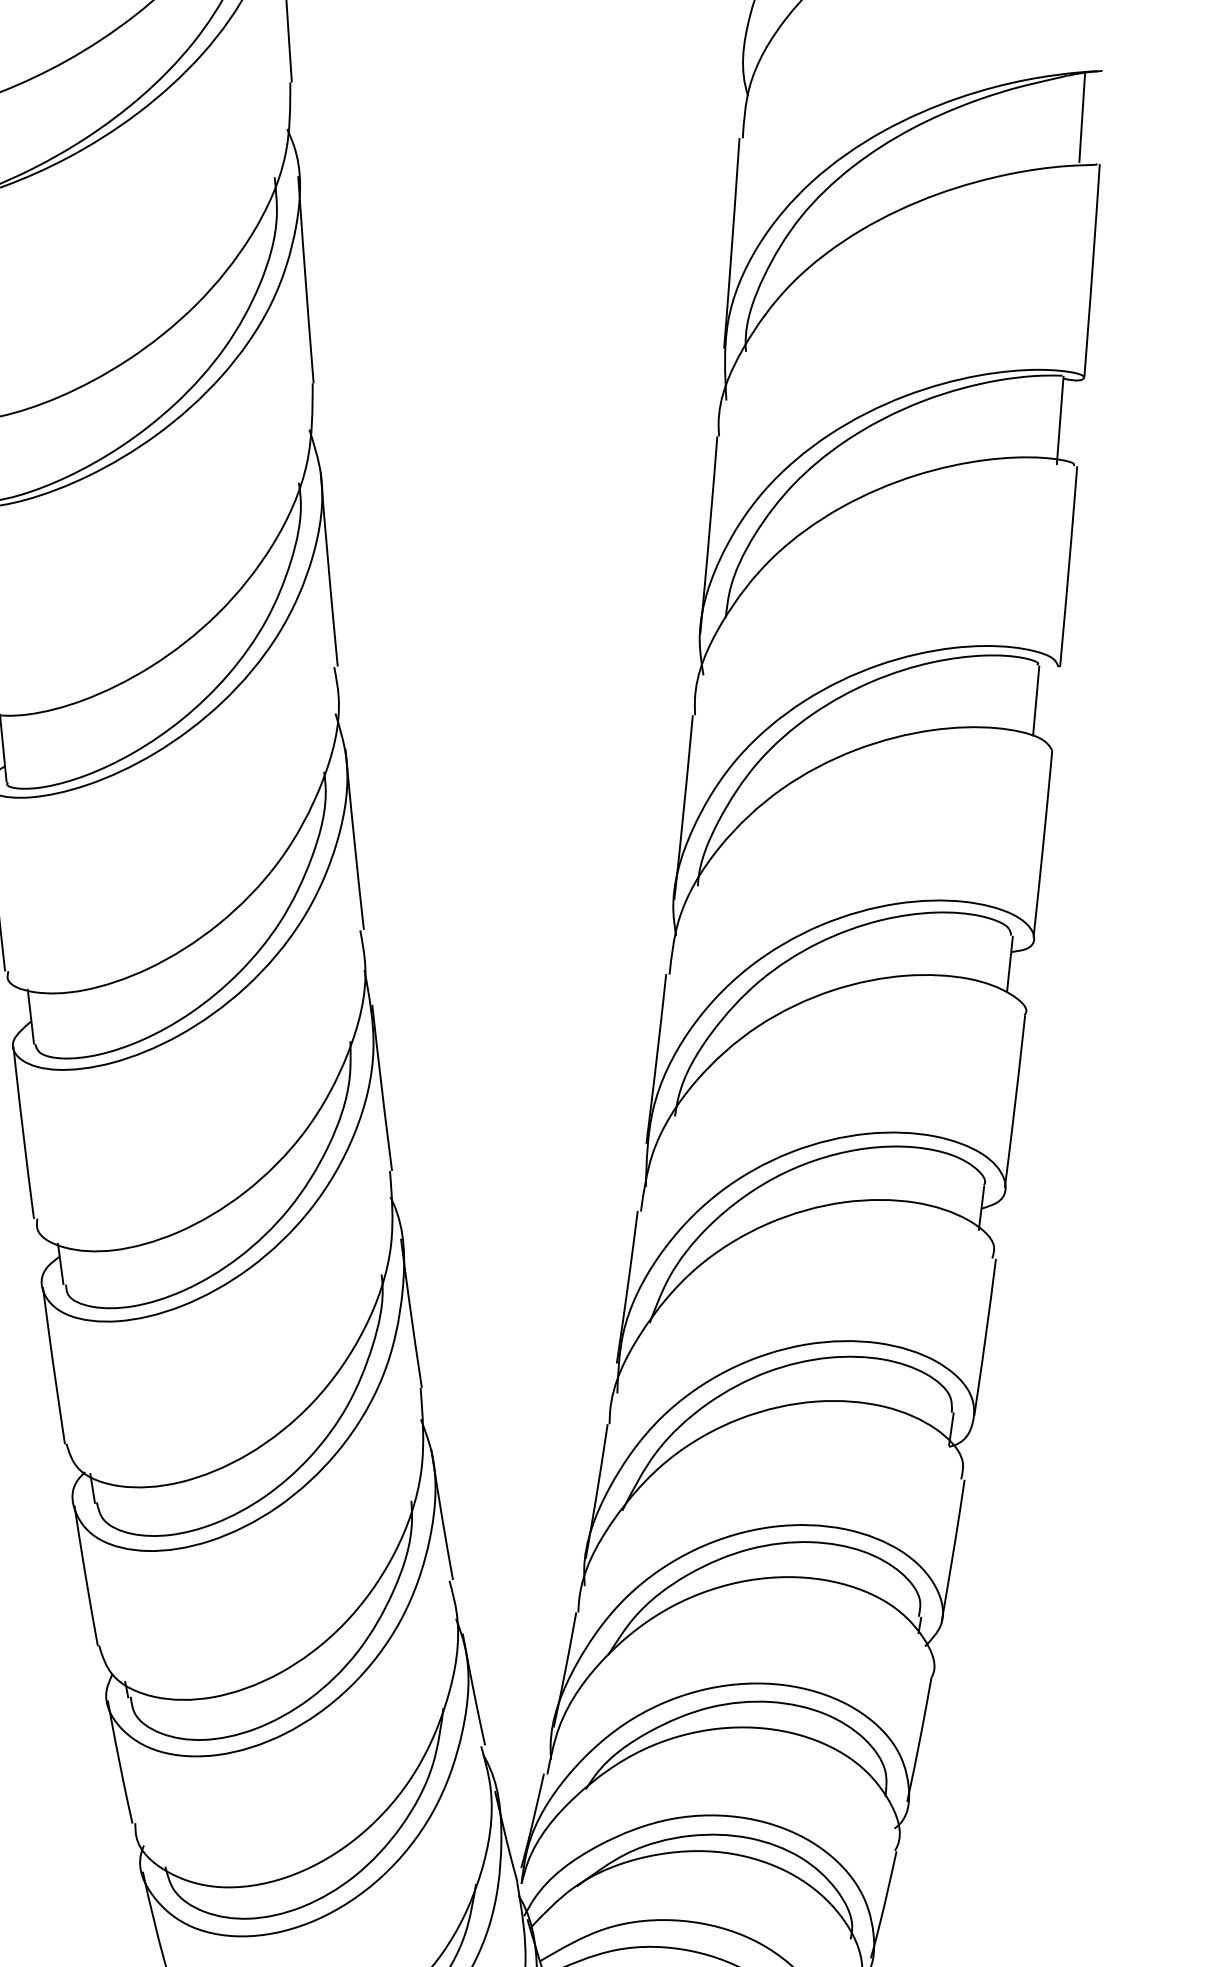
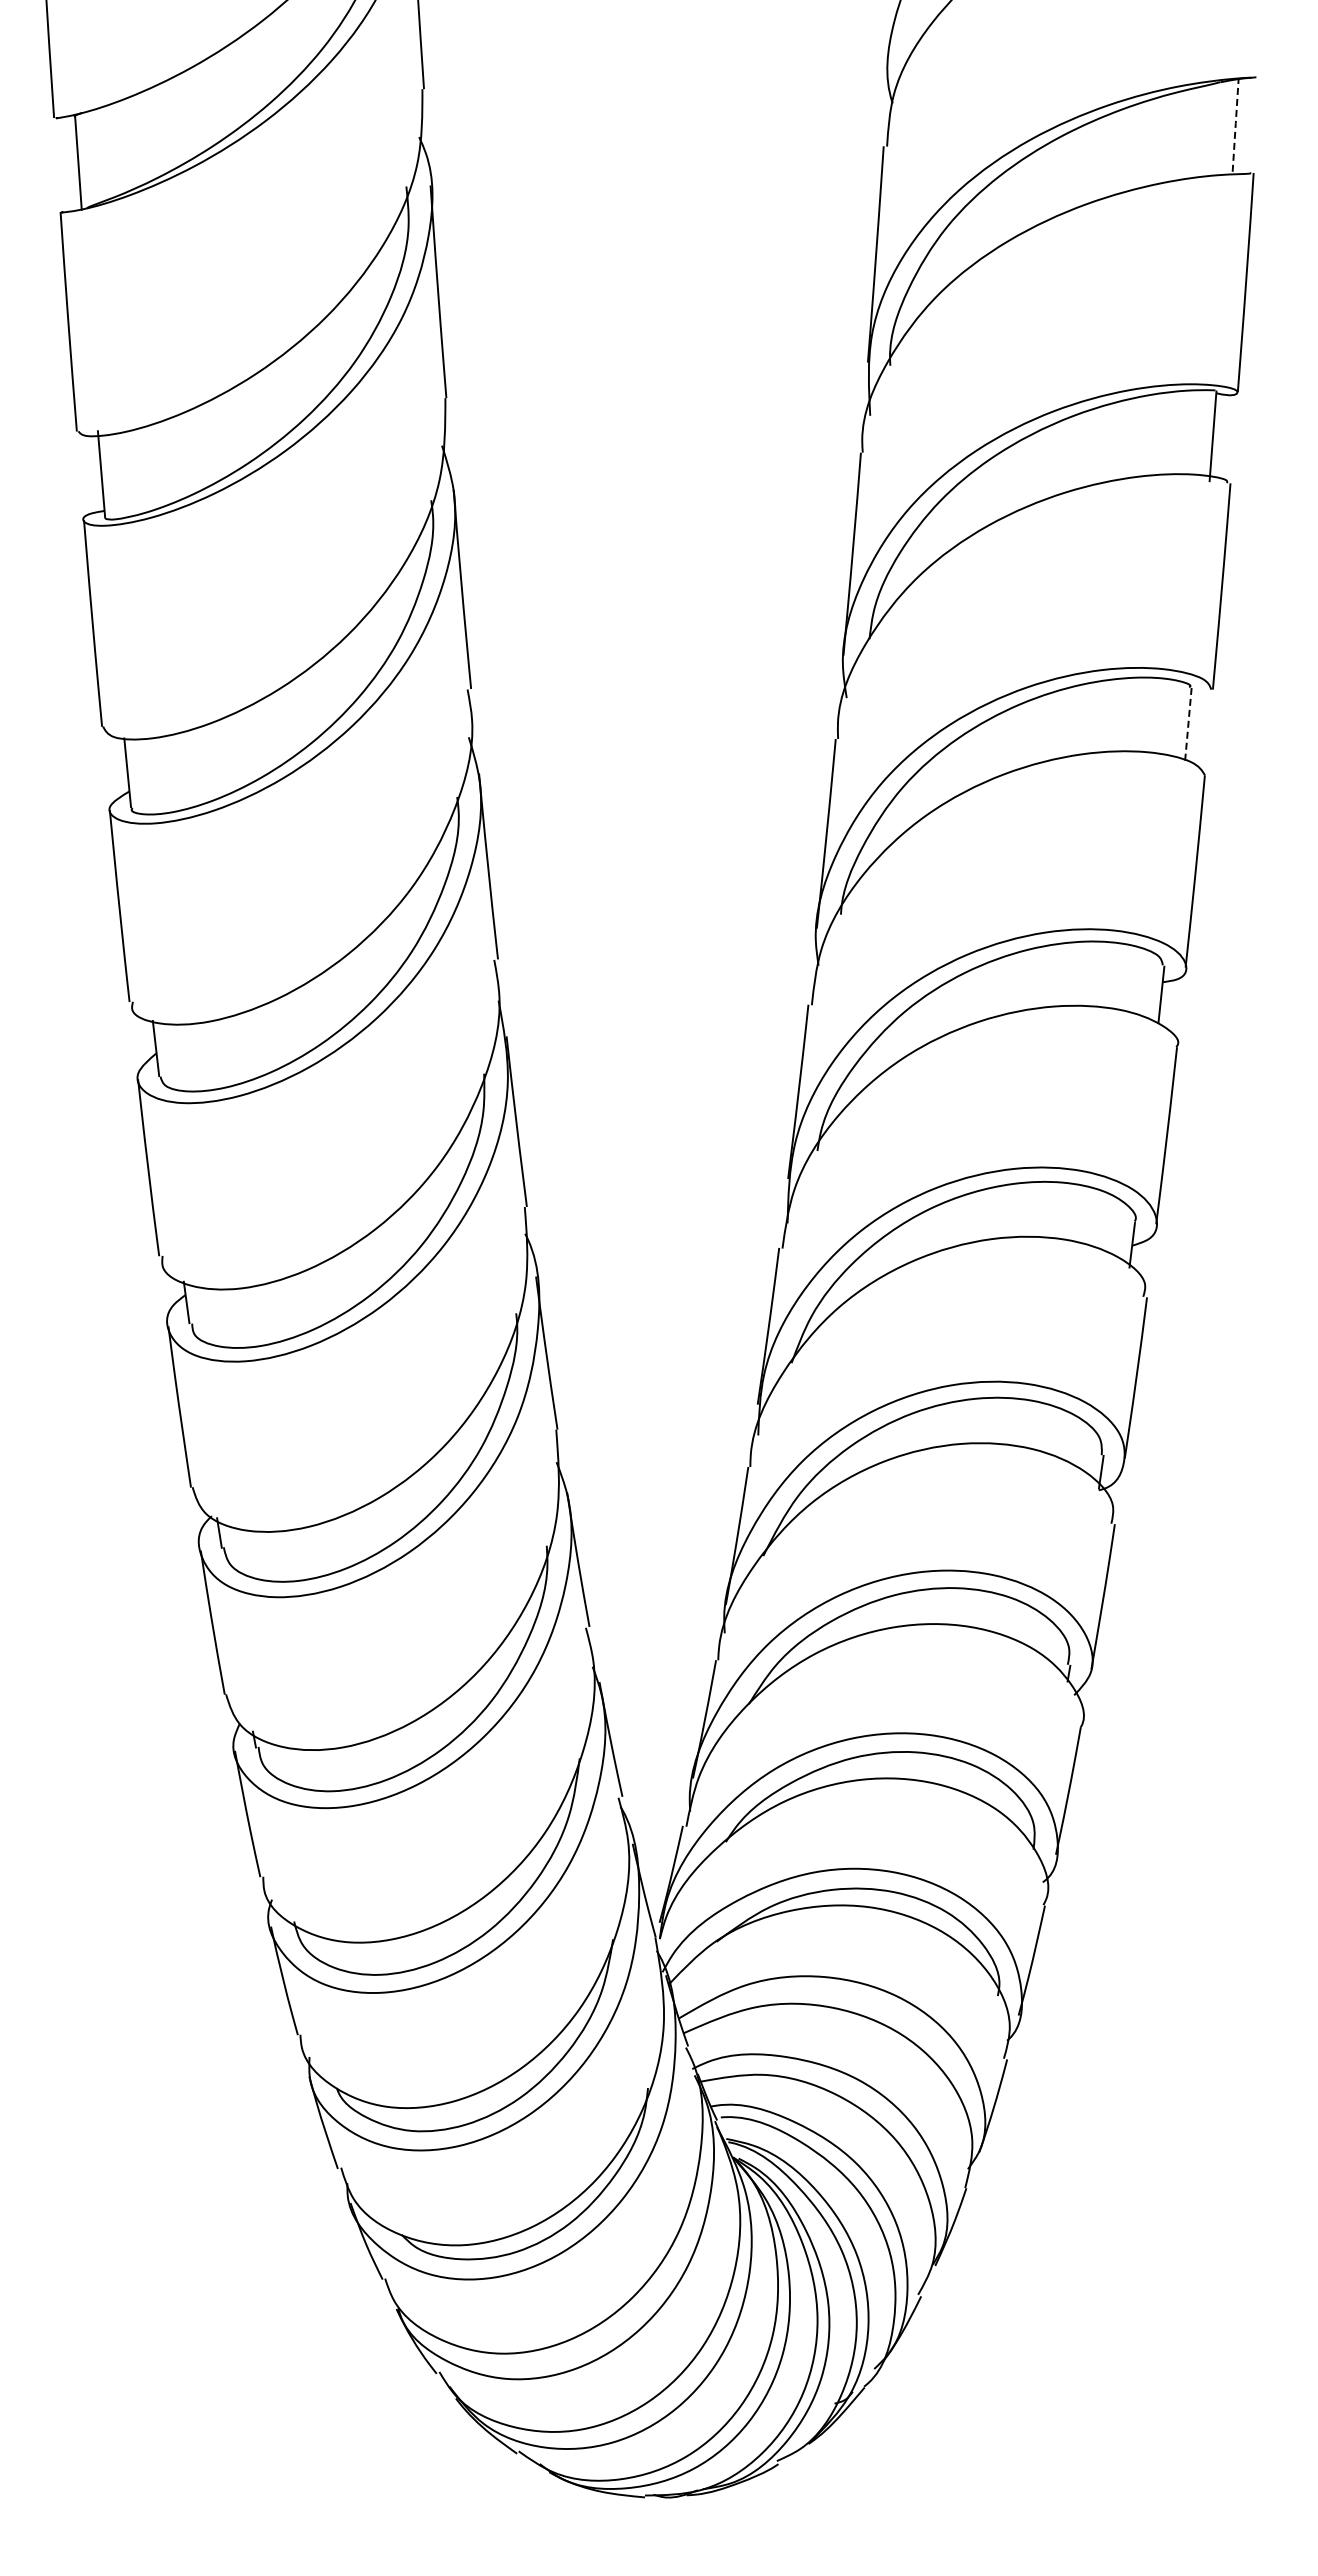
line: (1082, 116) -> (1235, 124), solid -> dashed
line: (1036, 701) -> (1188, 724), solid -> dashed

